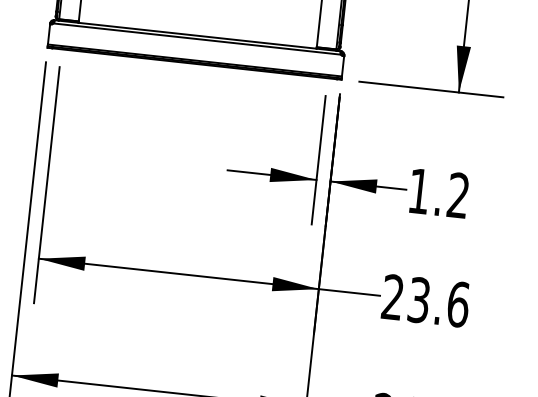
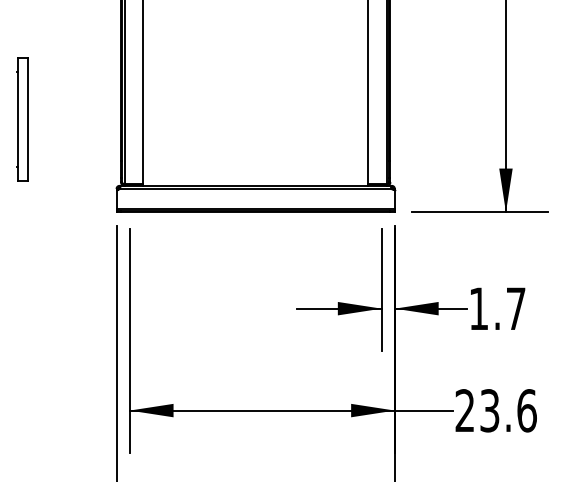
text: (457, 195) -> (515, 308), 1.2 -> 1.7

